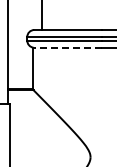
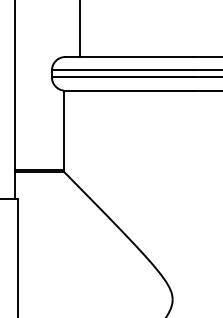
line: (66, 47) -> (126, 90), dashed -> solid

